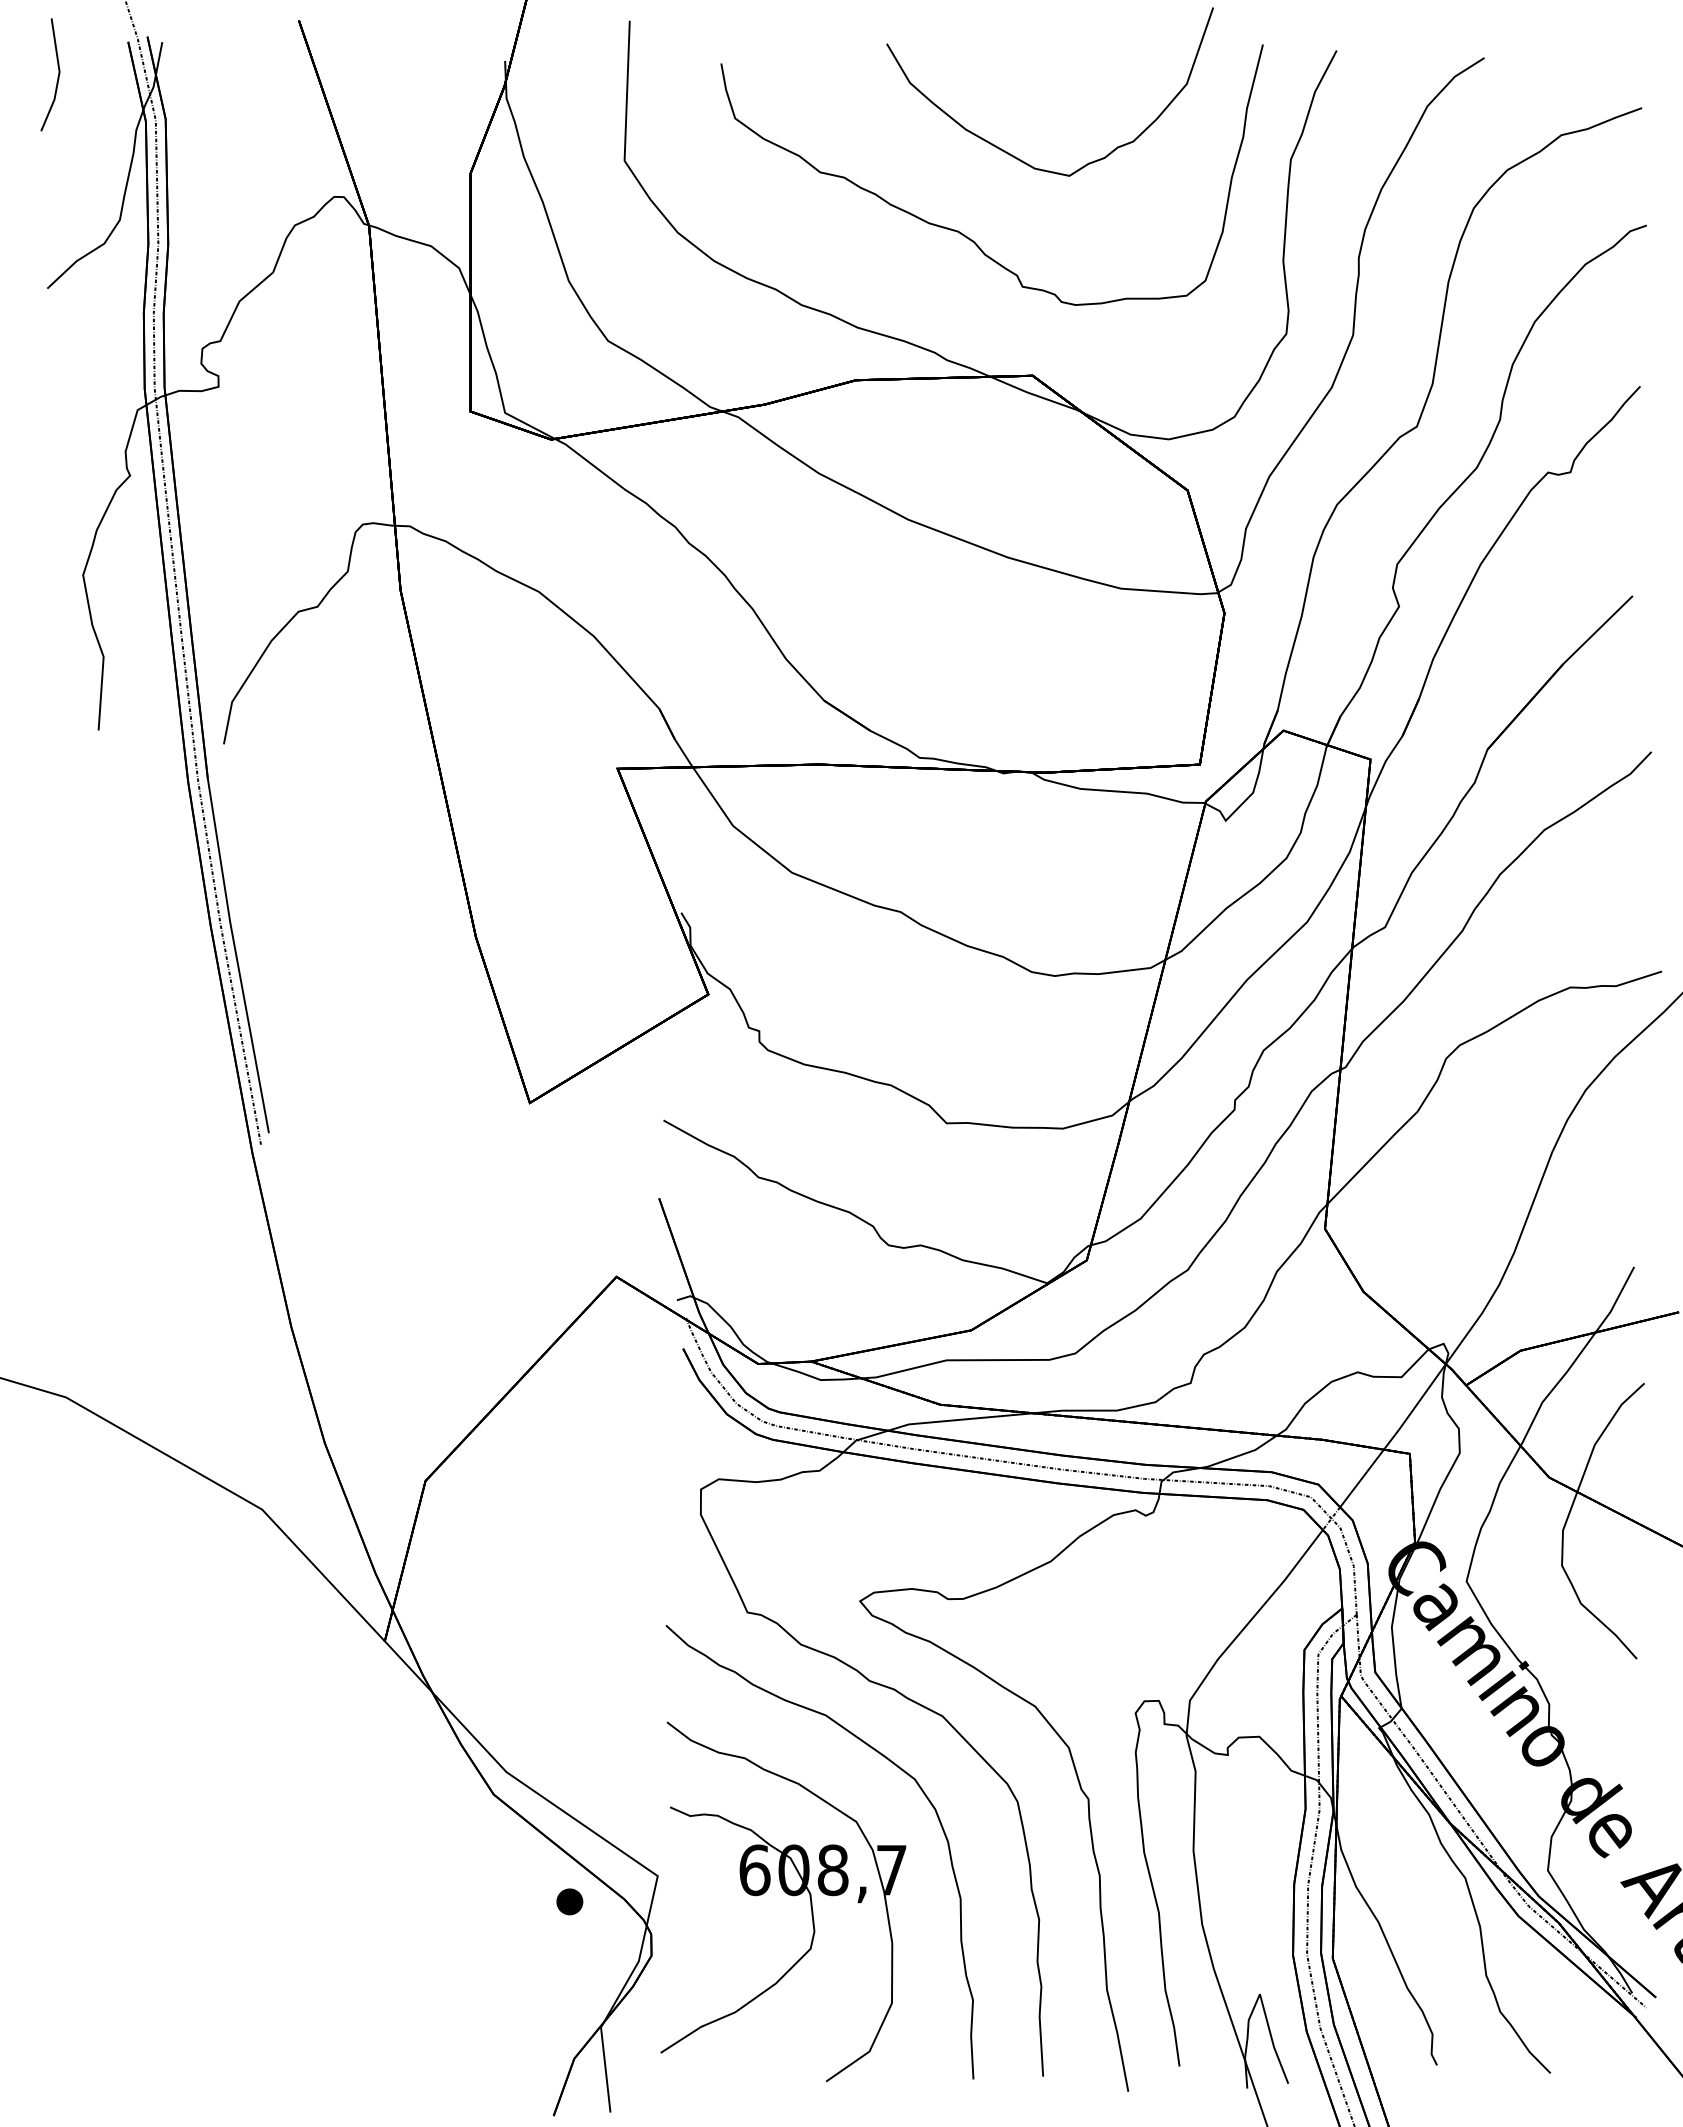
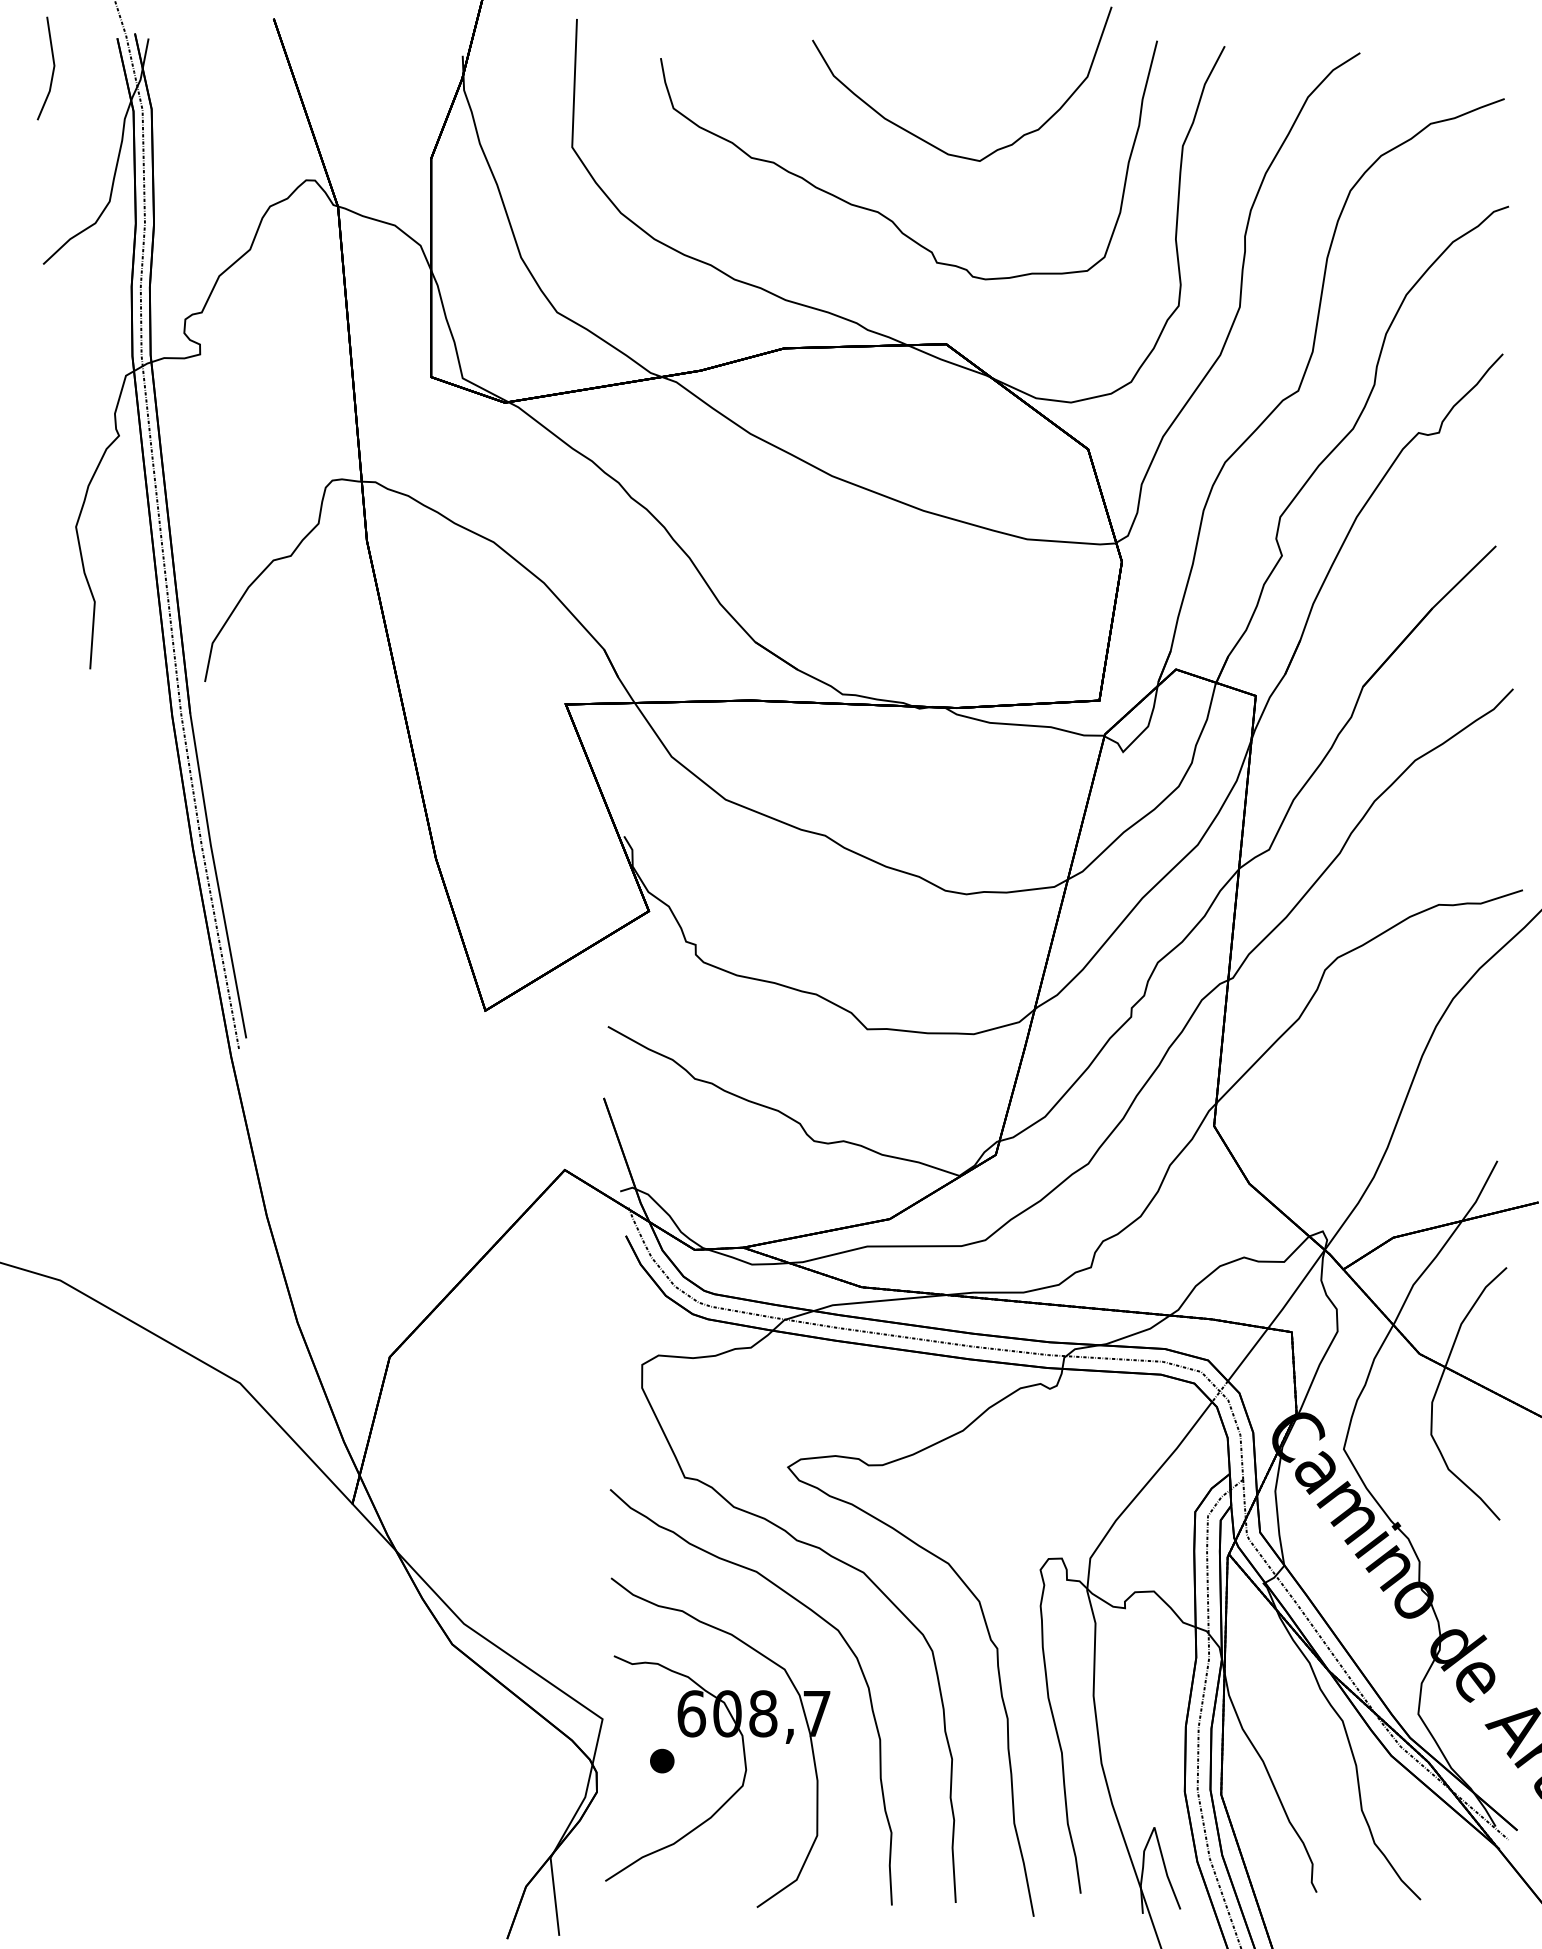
part: (569, 1901) -> (661, 1760), moved

